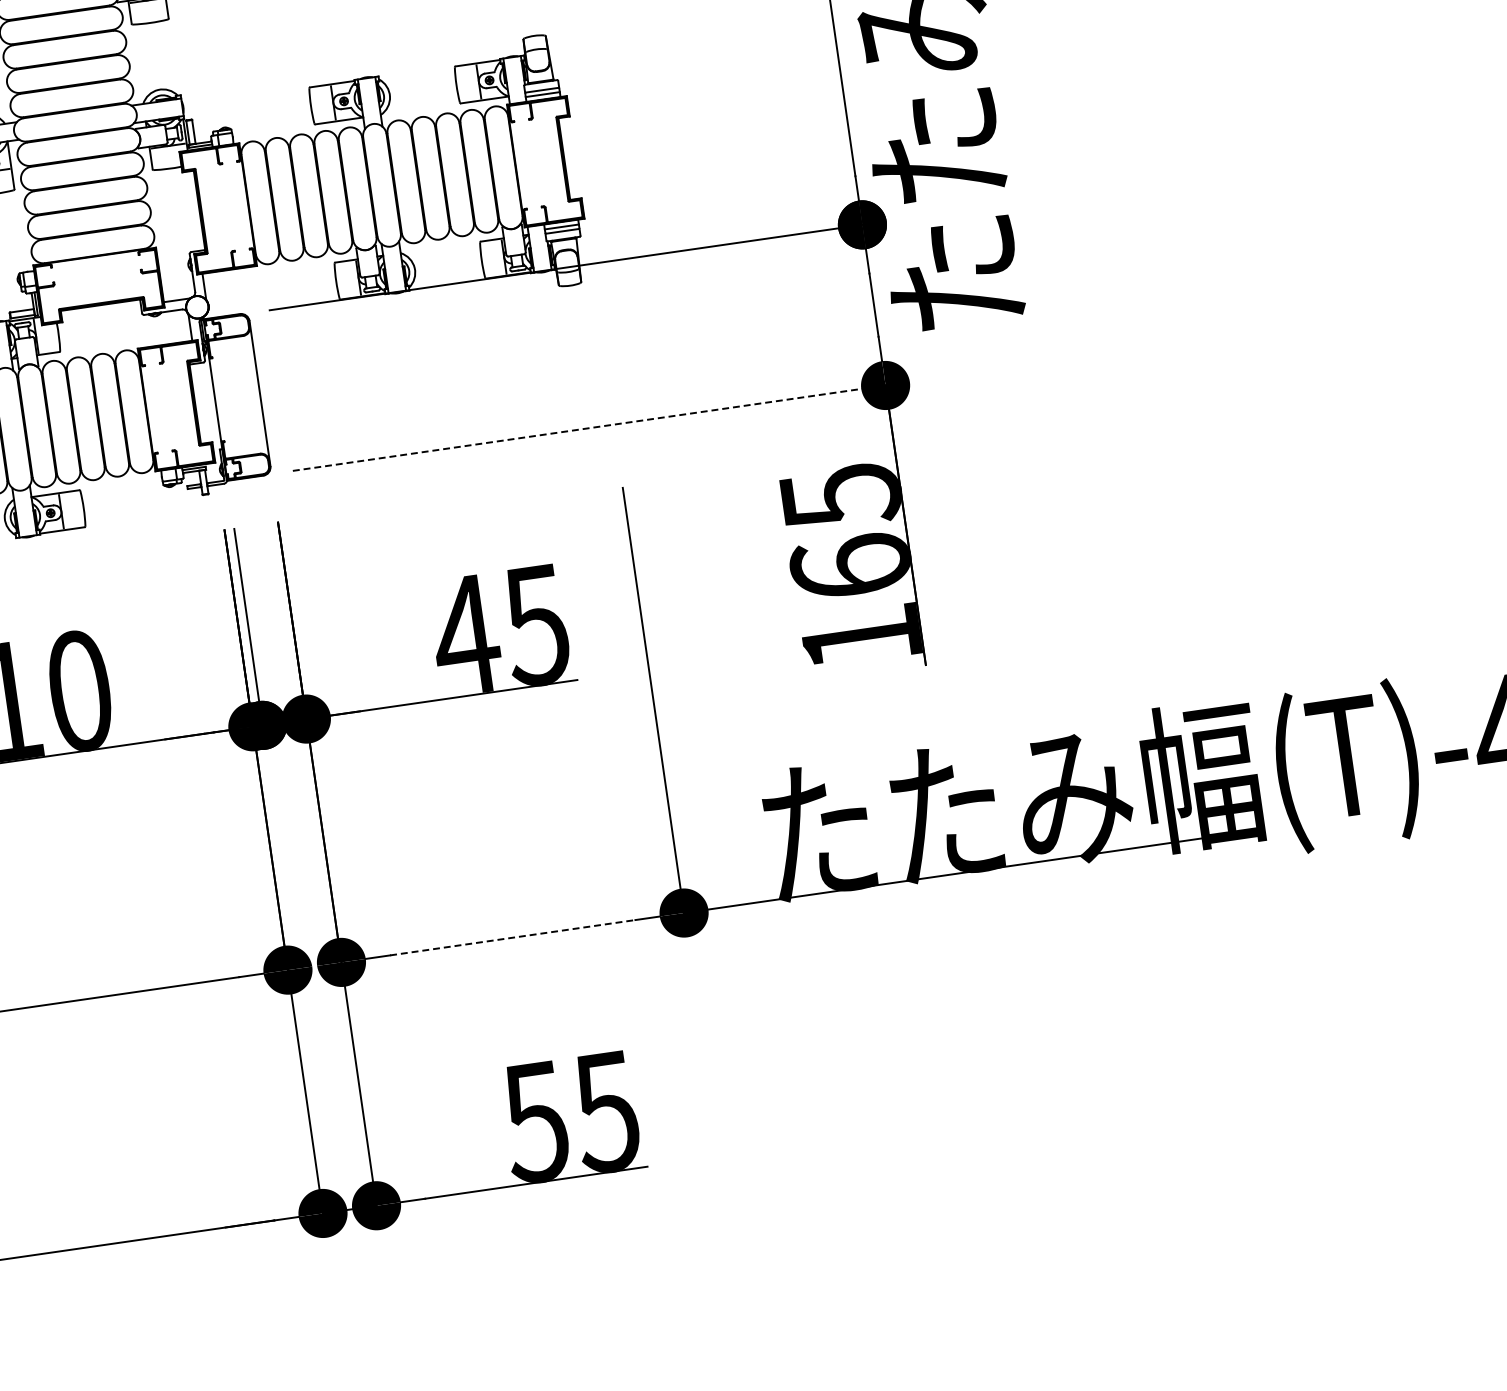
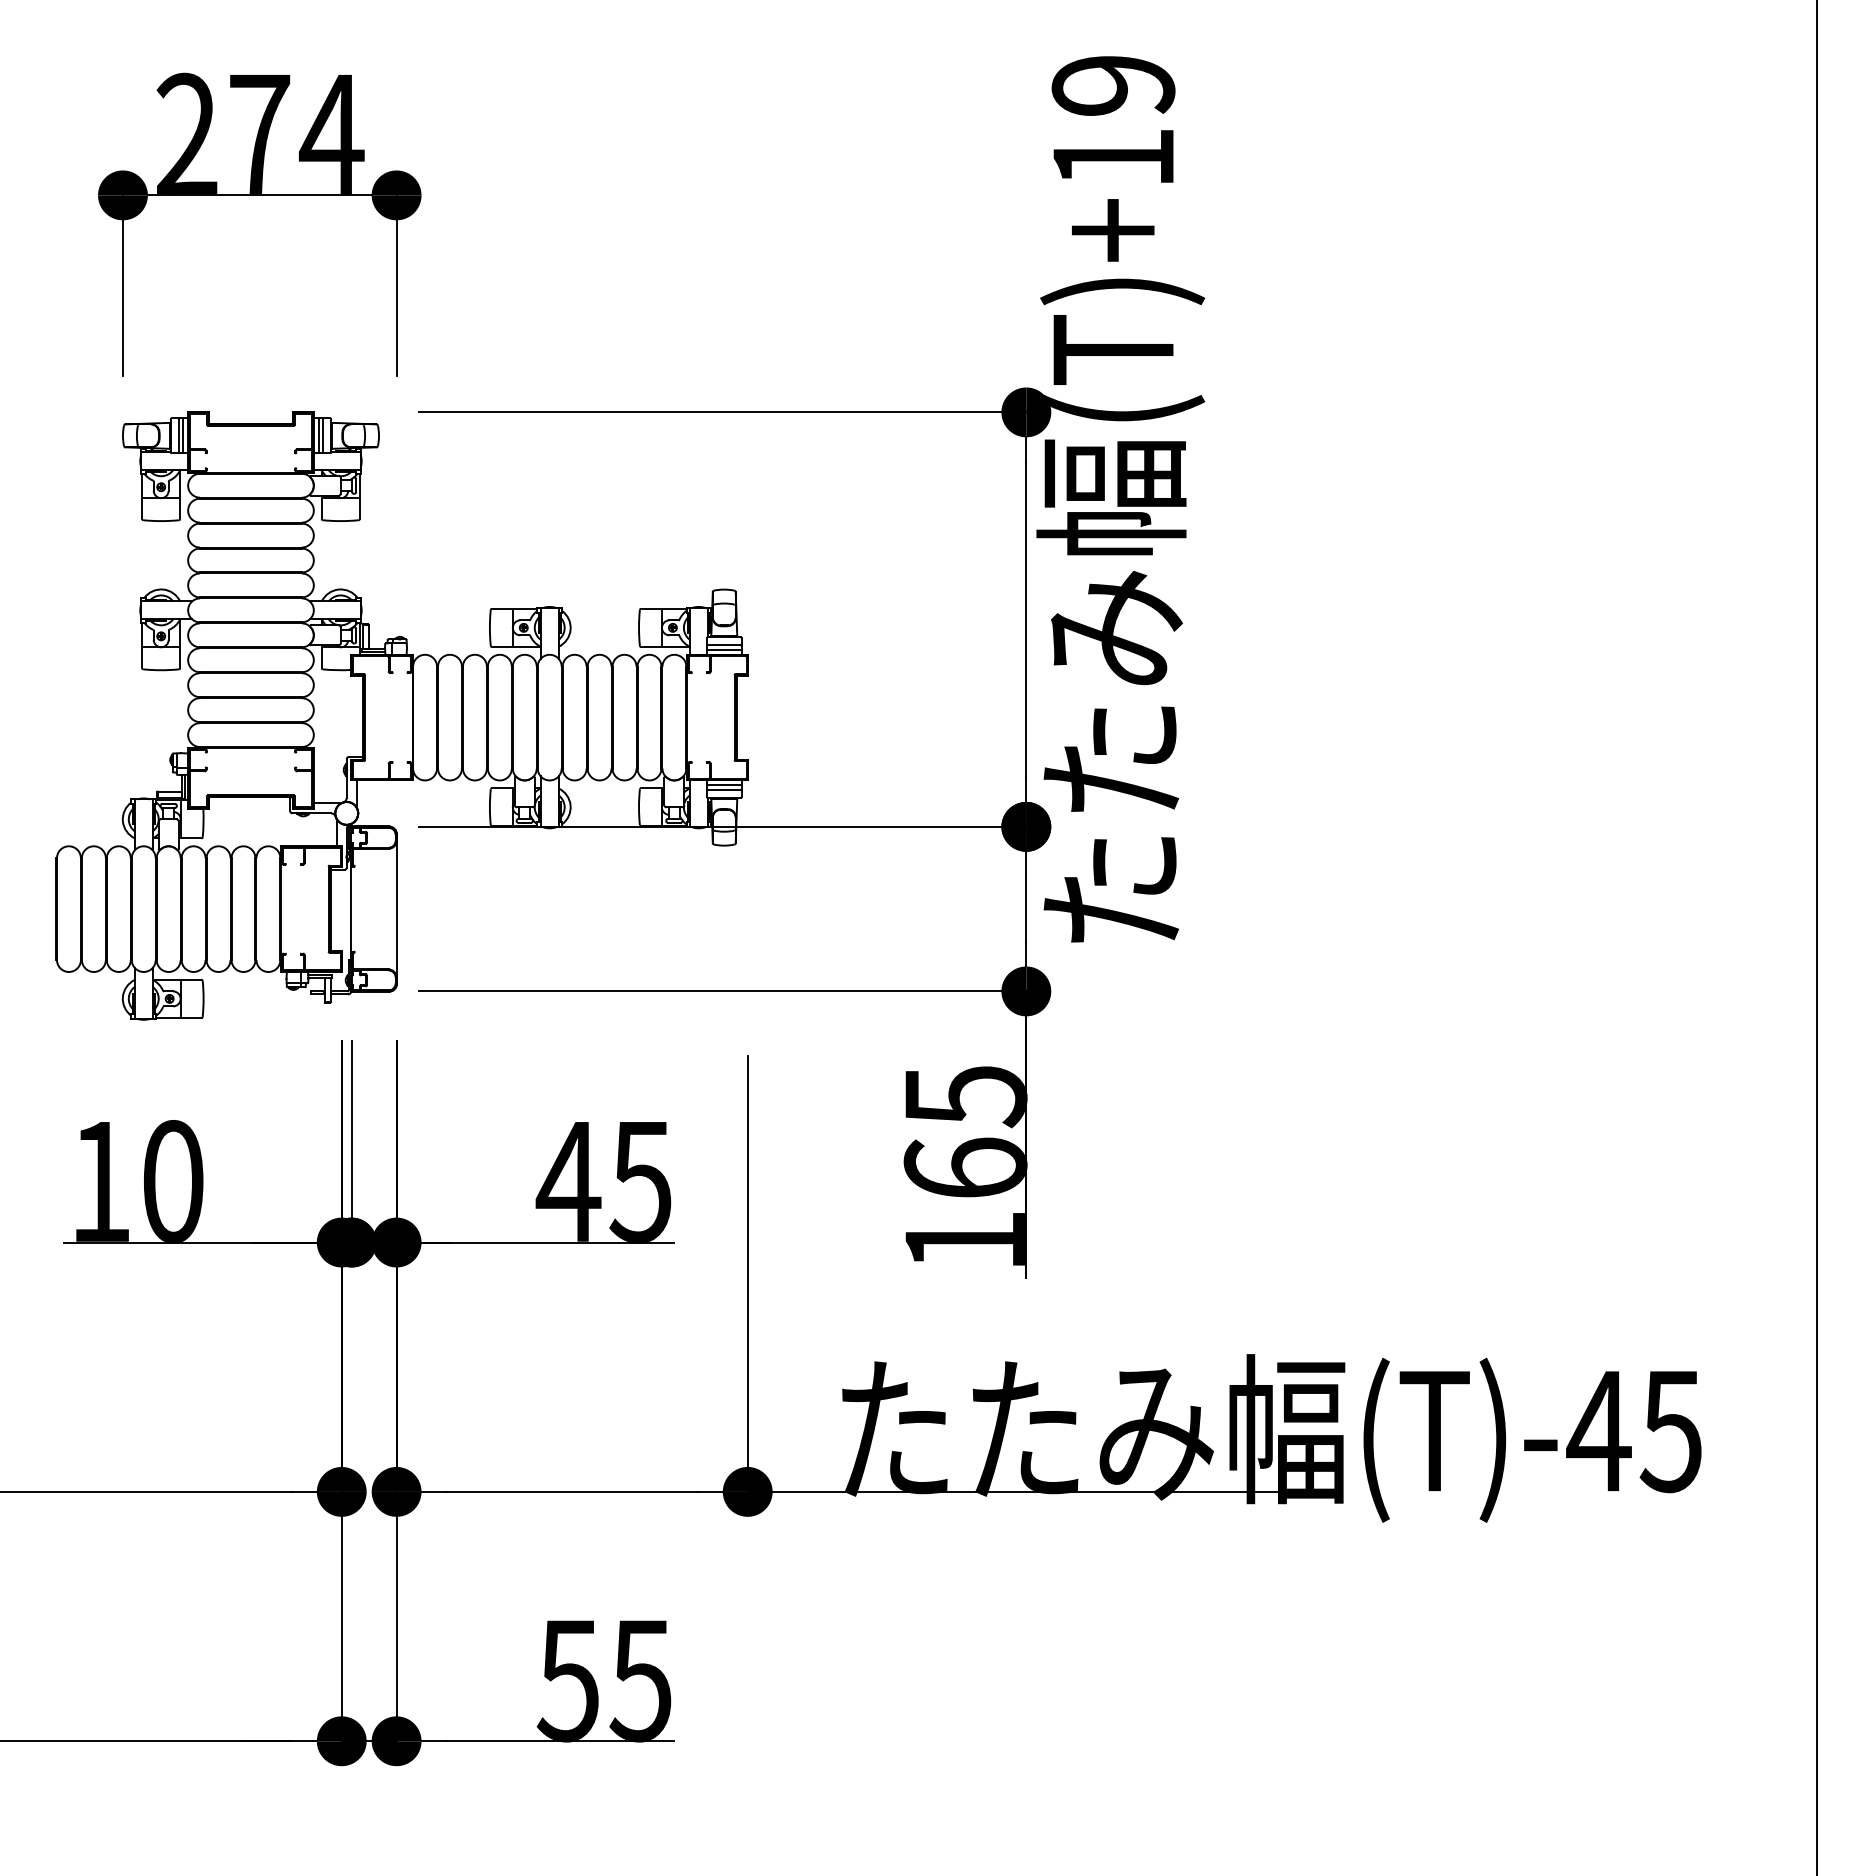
line: (590, 428) -> (723, 991), dashed -> solid
line: (513, 937) -> (572, 1491), dashed -> solid

